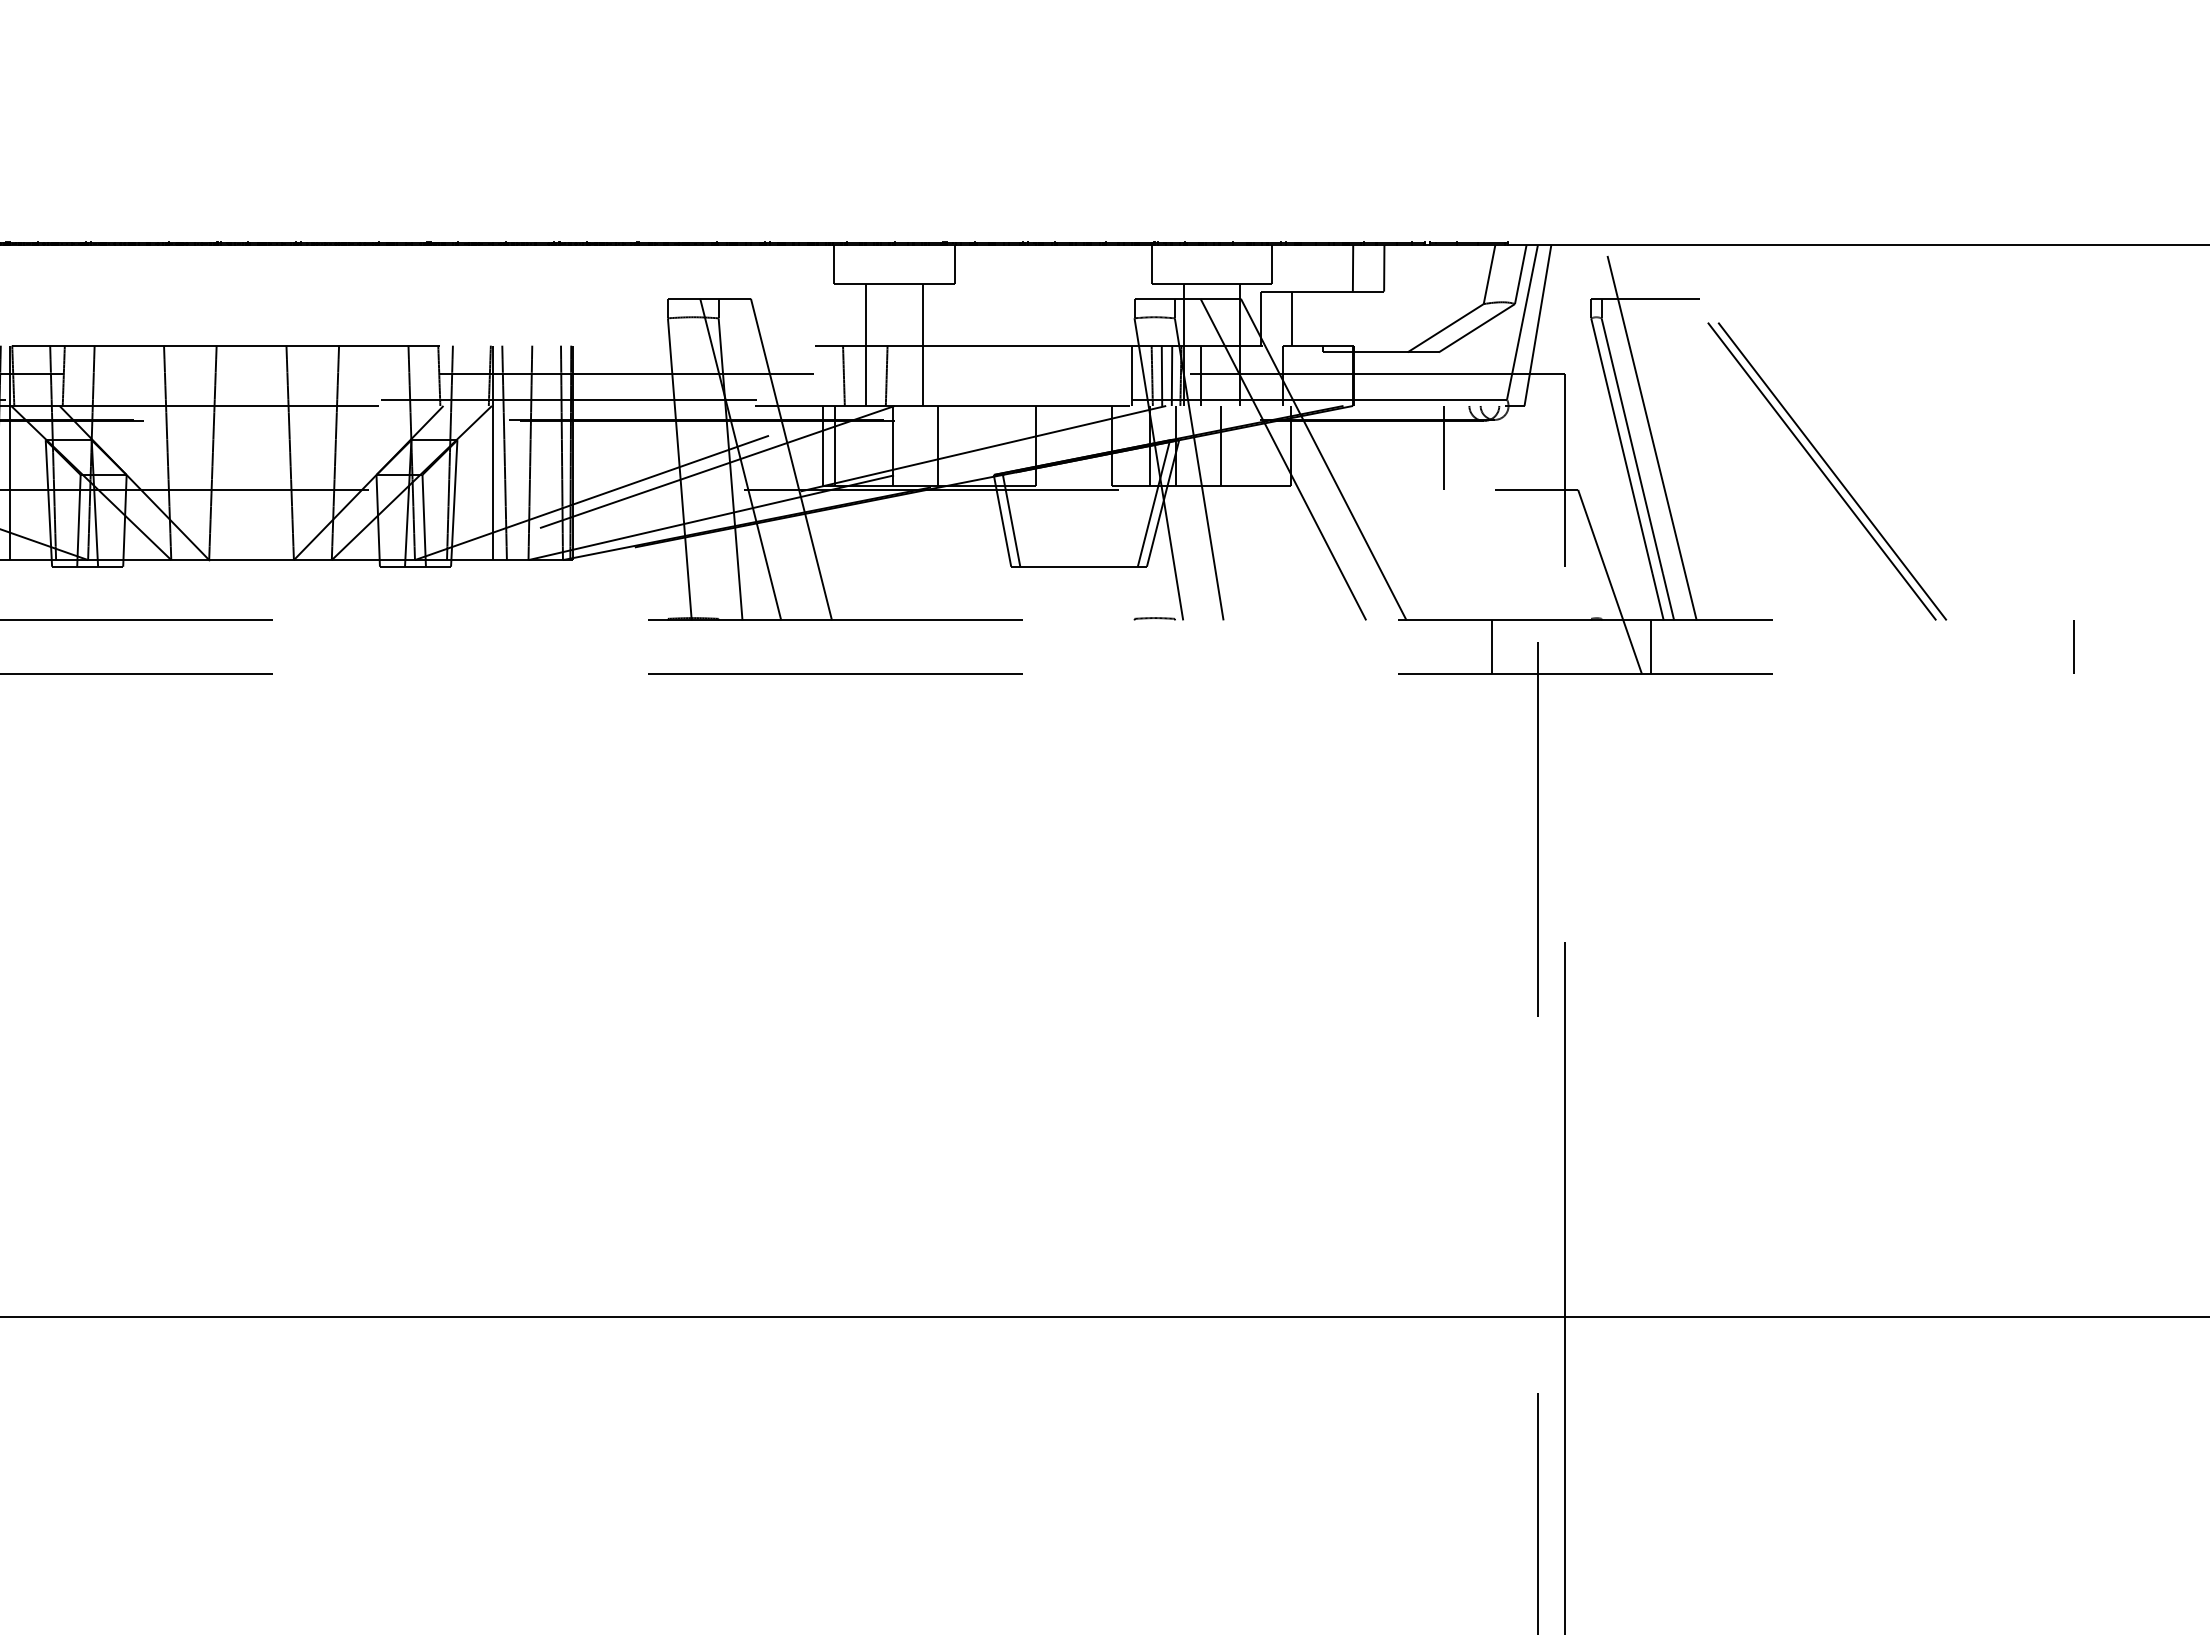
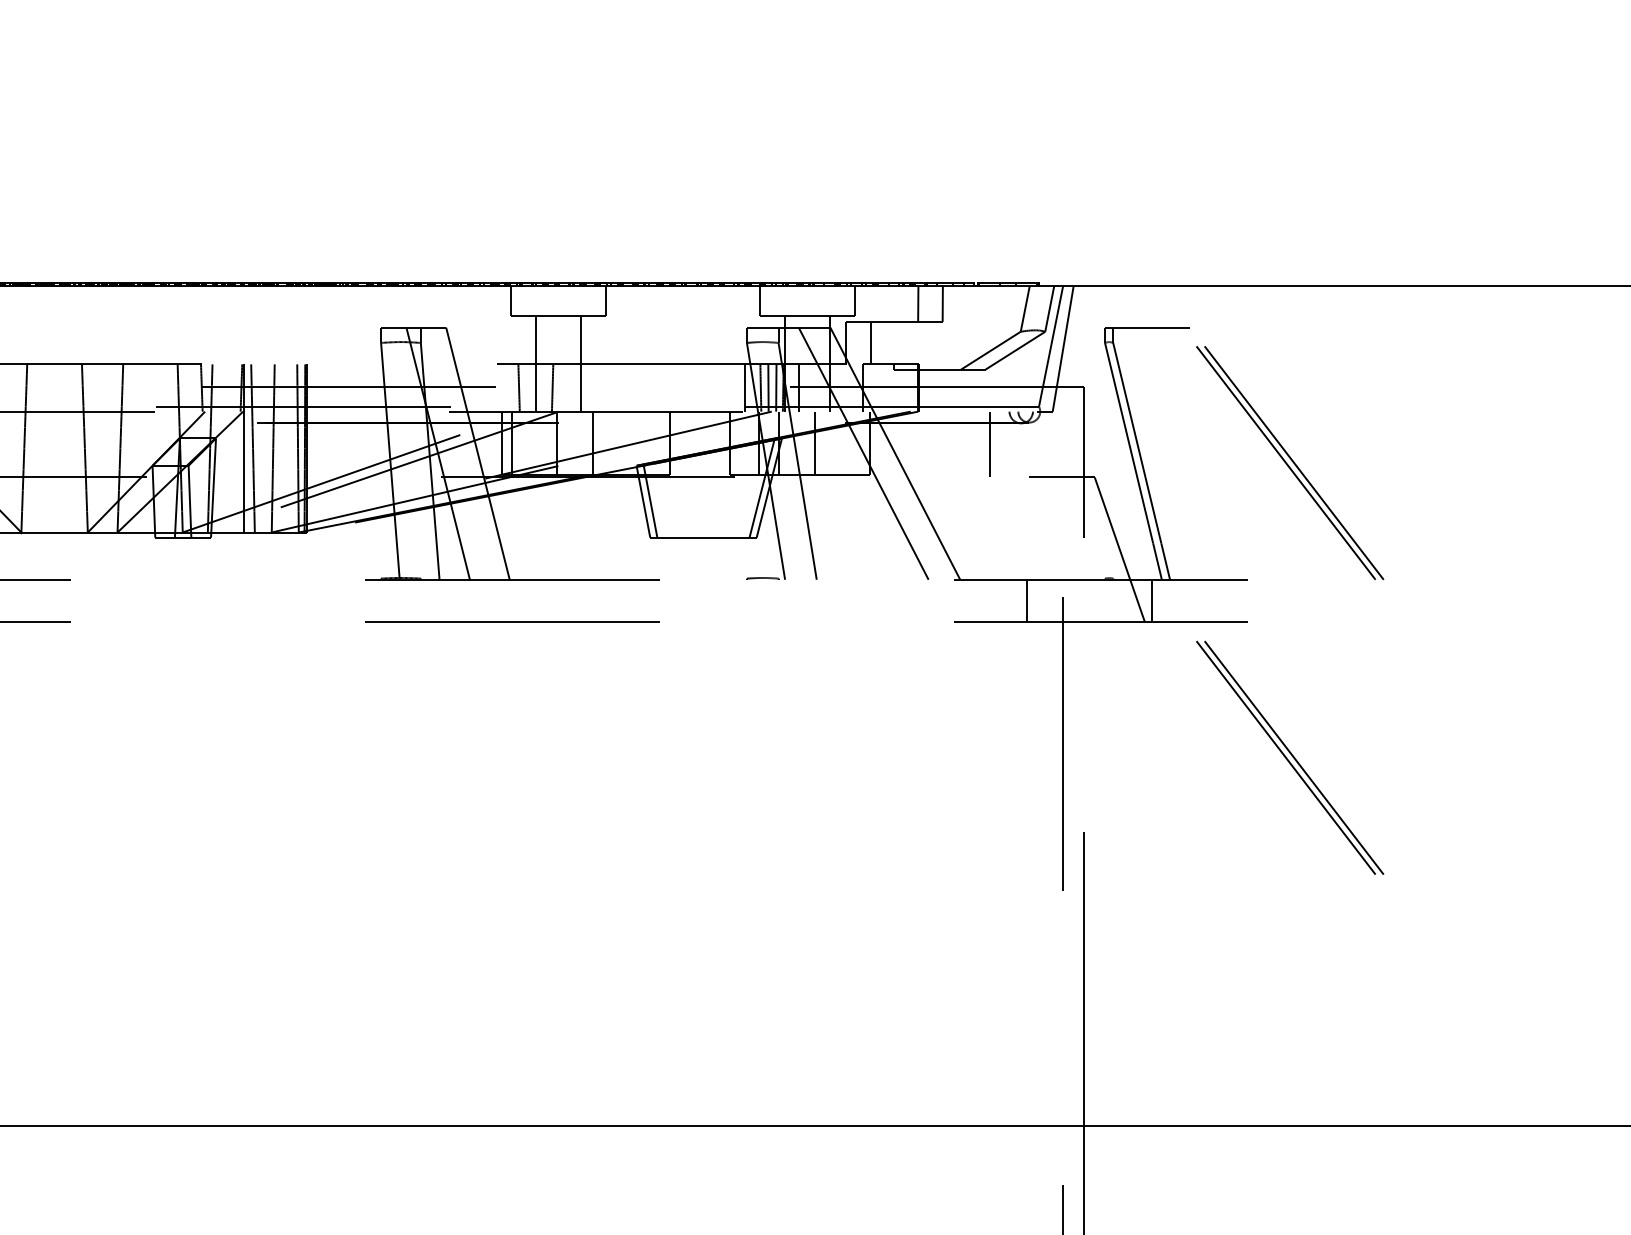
line: (1650, 432) -> (1151, 432), removed
line: (2073, 646) -> (1483, 600), removed
part: (1827, 847) -> (1290, 757), added

